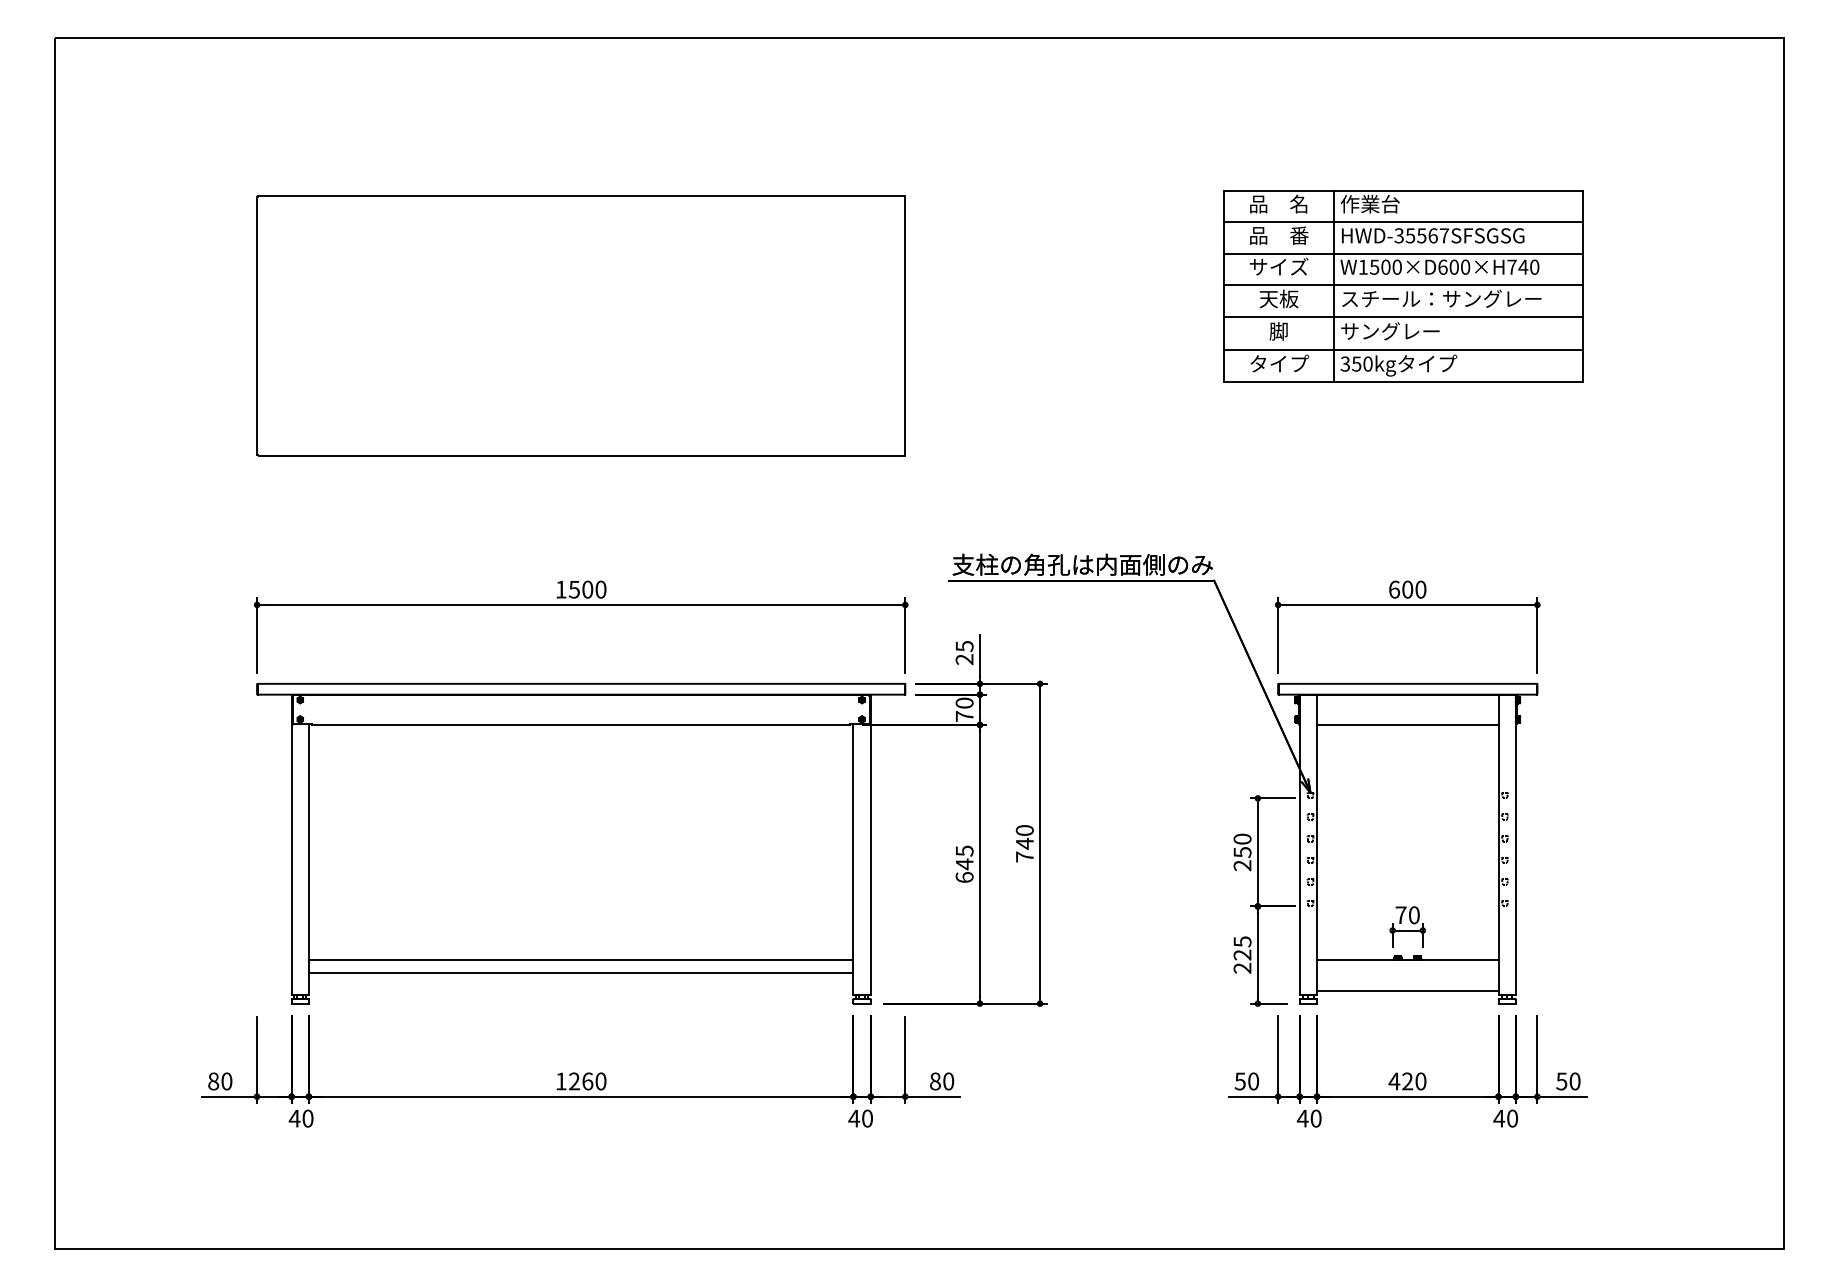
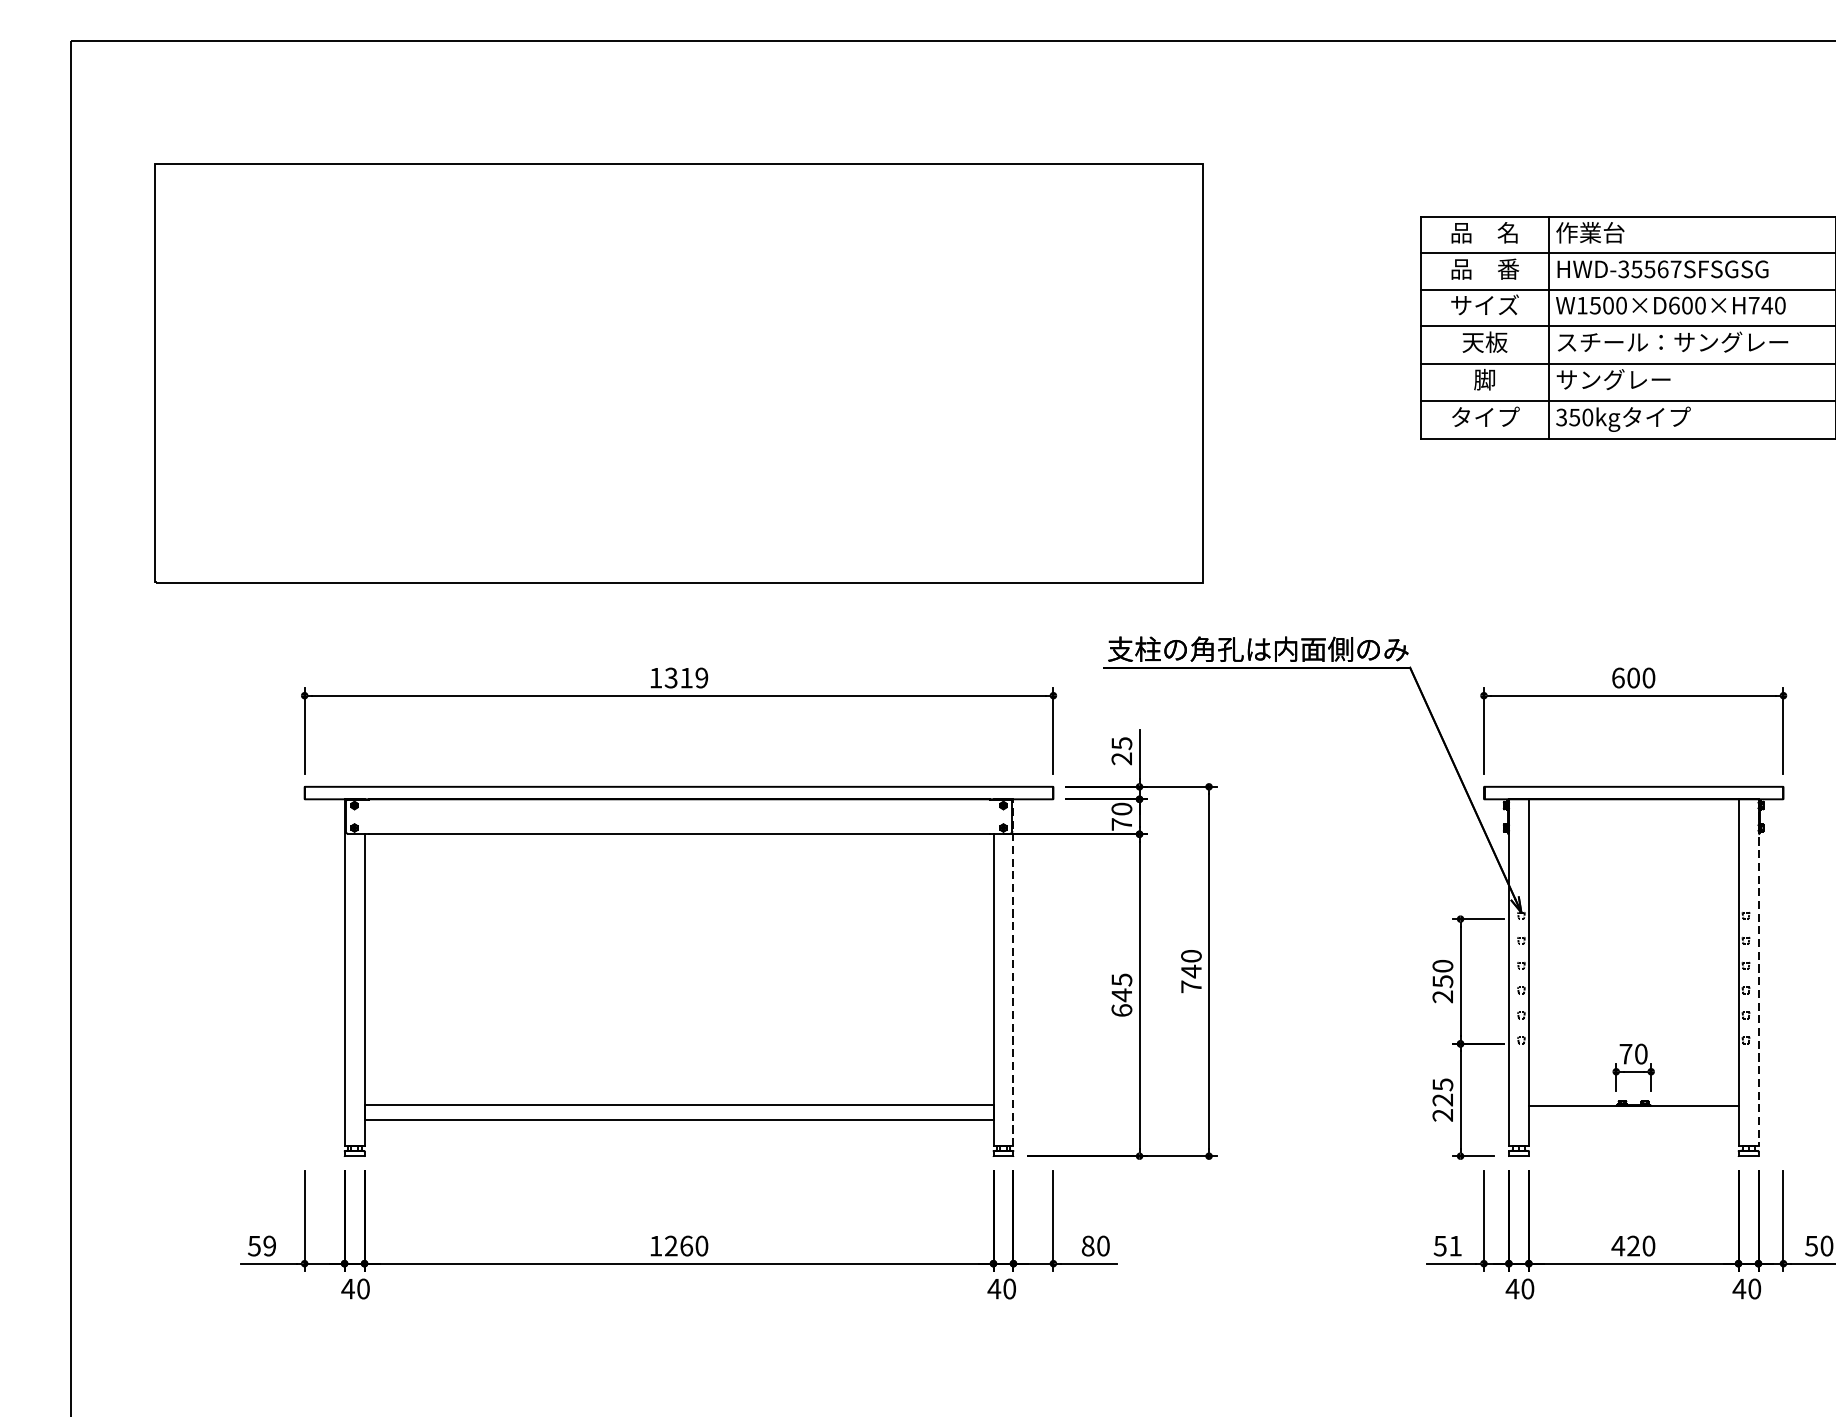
part: (580, 325) -> (678, 372), size x1.4
text: (587, 589) -> (686, 677), 1500 -> 1319
line: (1407, 724) -> (1633, 833), removed
line: (870, 844) -> (1013, 972), solid -> dashed
line: (1515, 845) -> (1758, 973), solid -> dashed
line: (1407, 990) -> (1633, 1141), removed
text: (220, 1081) -> (262, 1246), 80 -> 59
text: (1253, 1081) -> (1455, 1246), 50 -> 51

